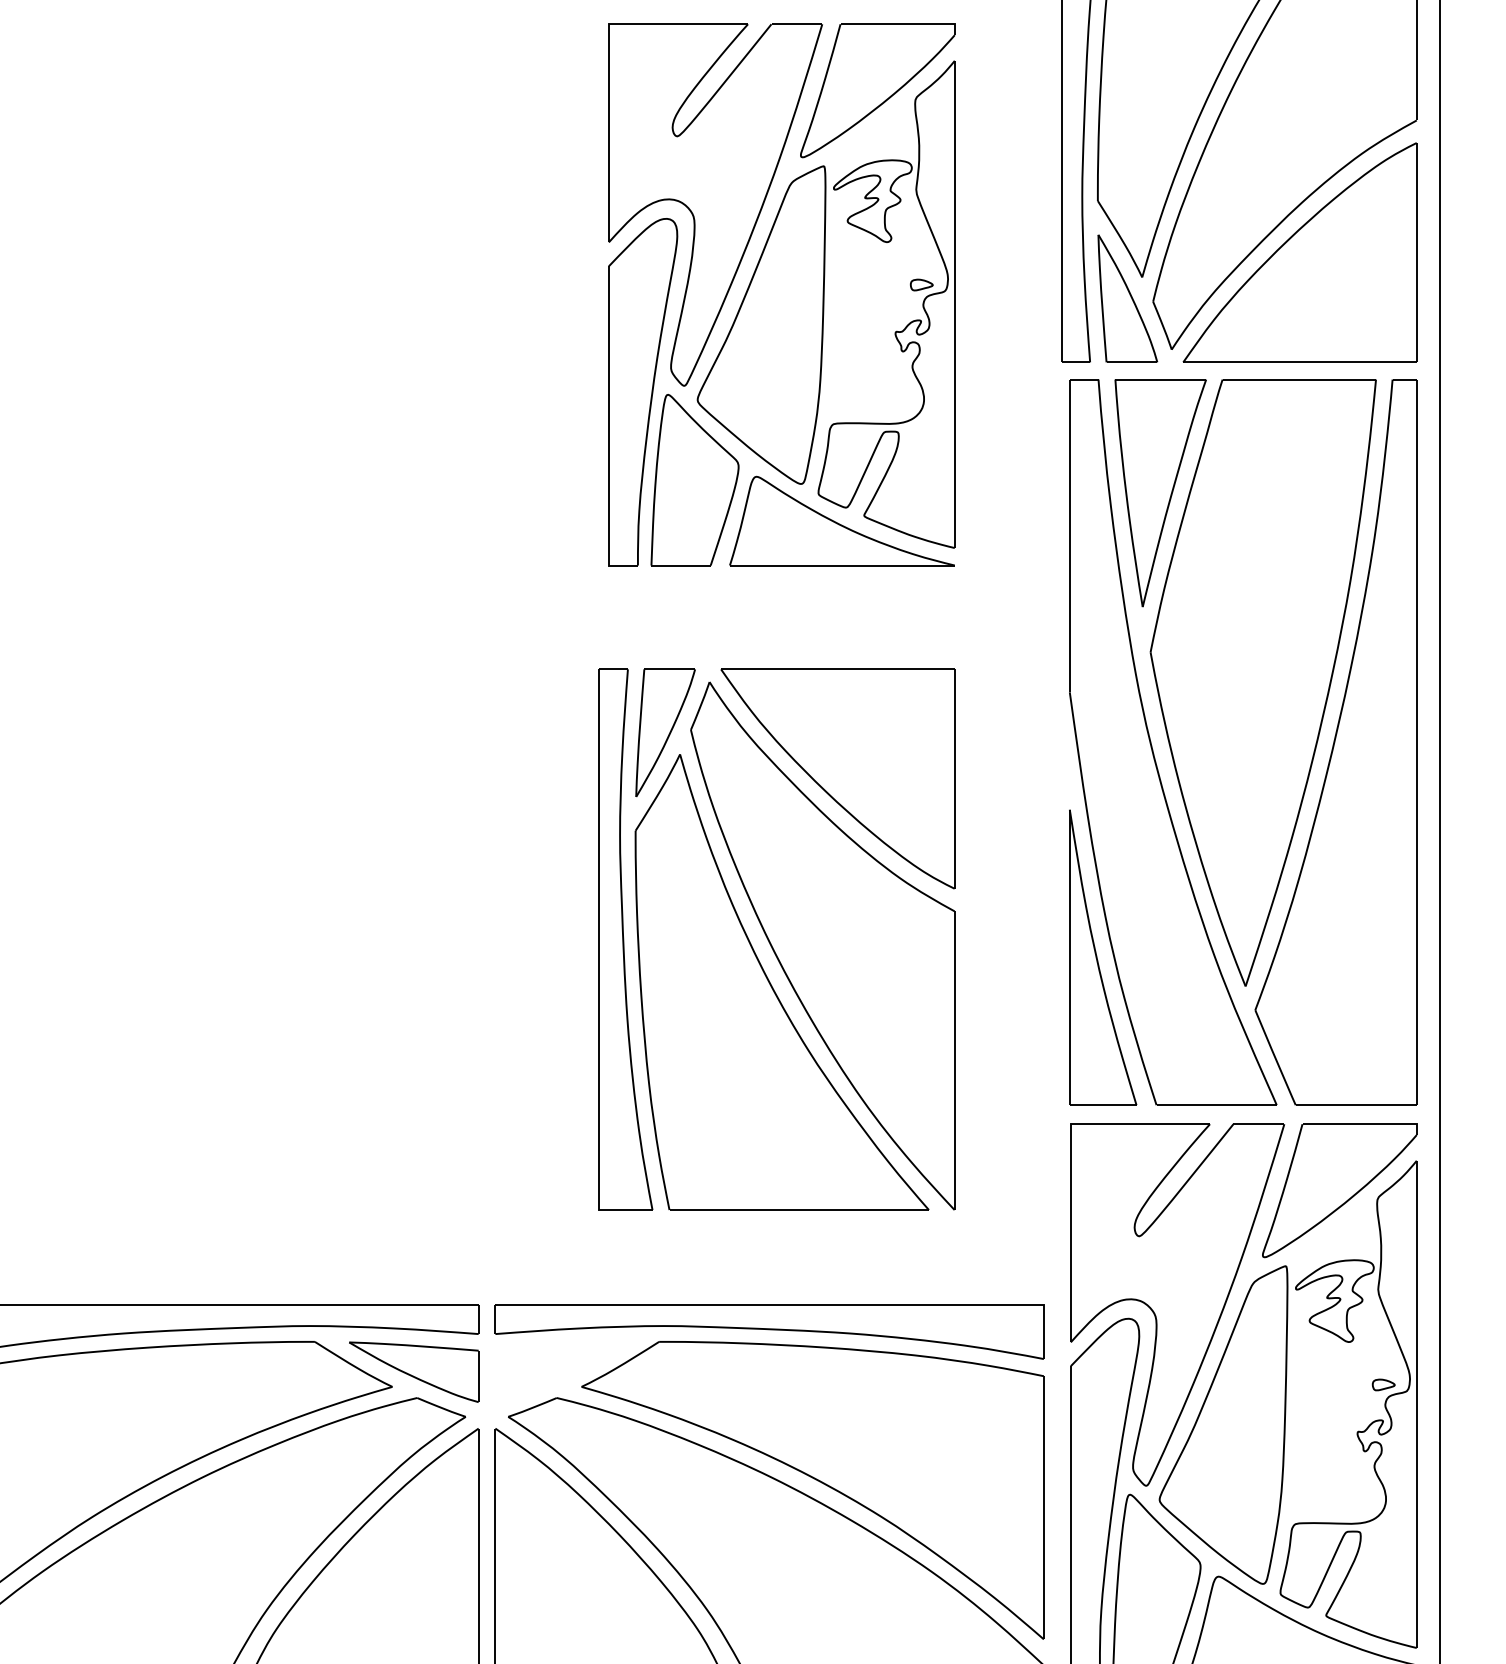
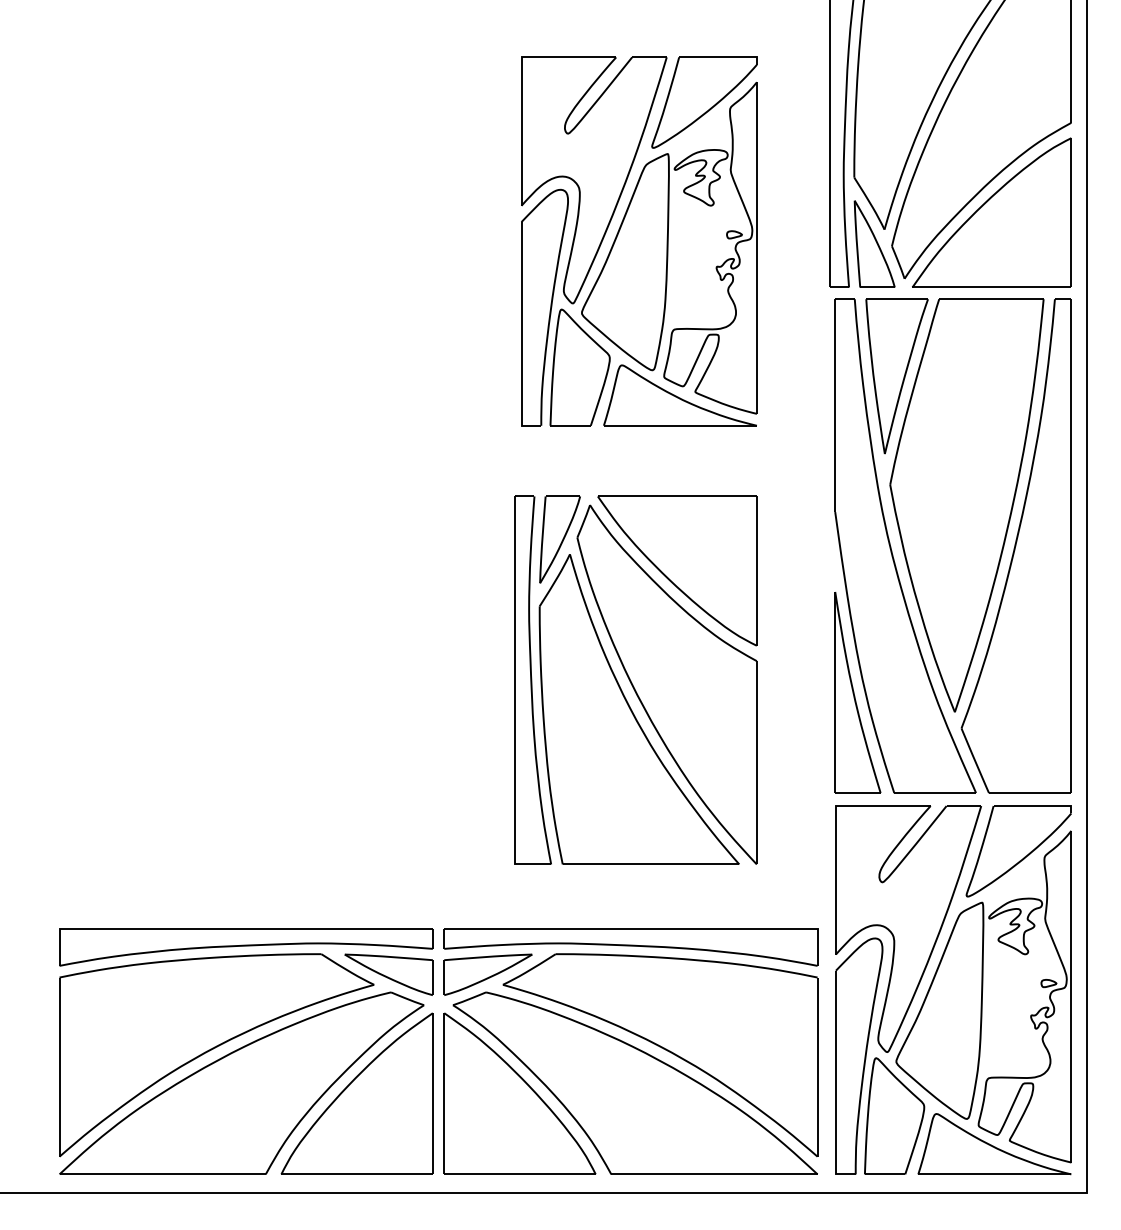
part: (558, 1371) -> (487, 974), added

